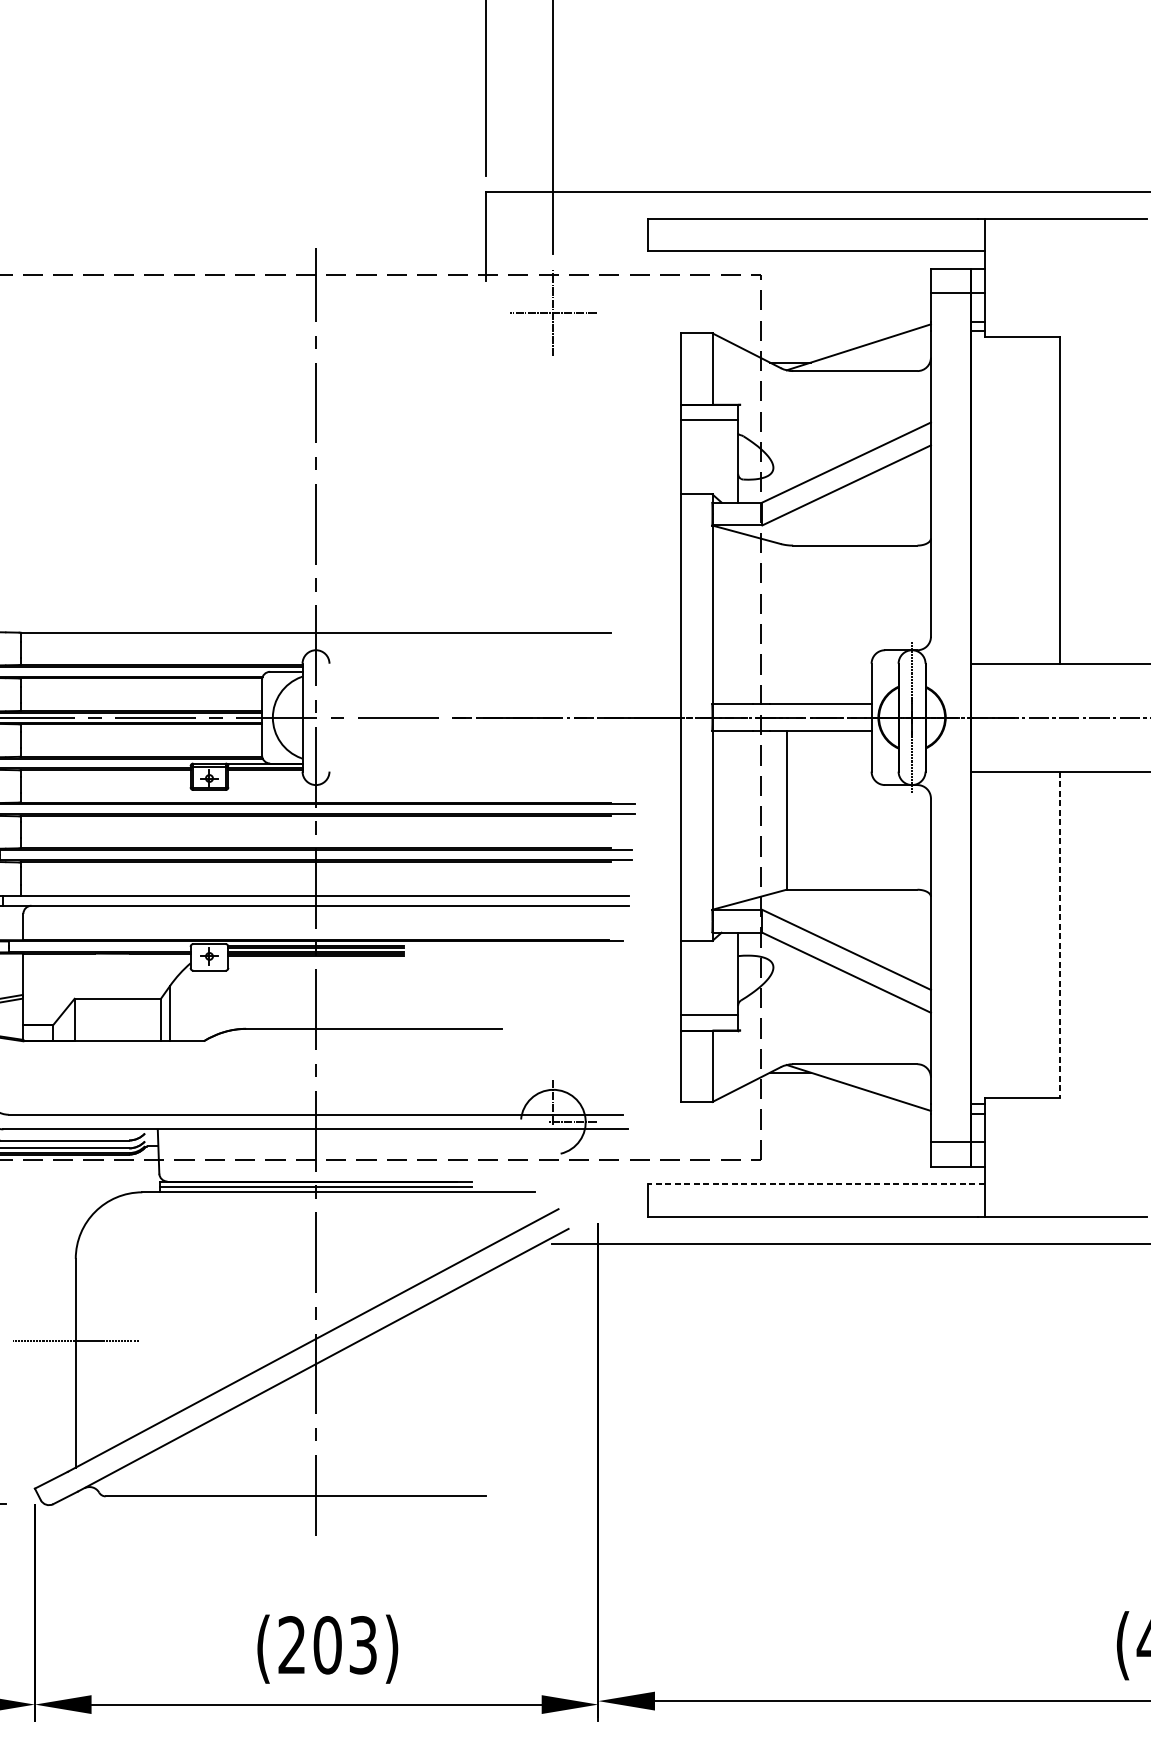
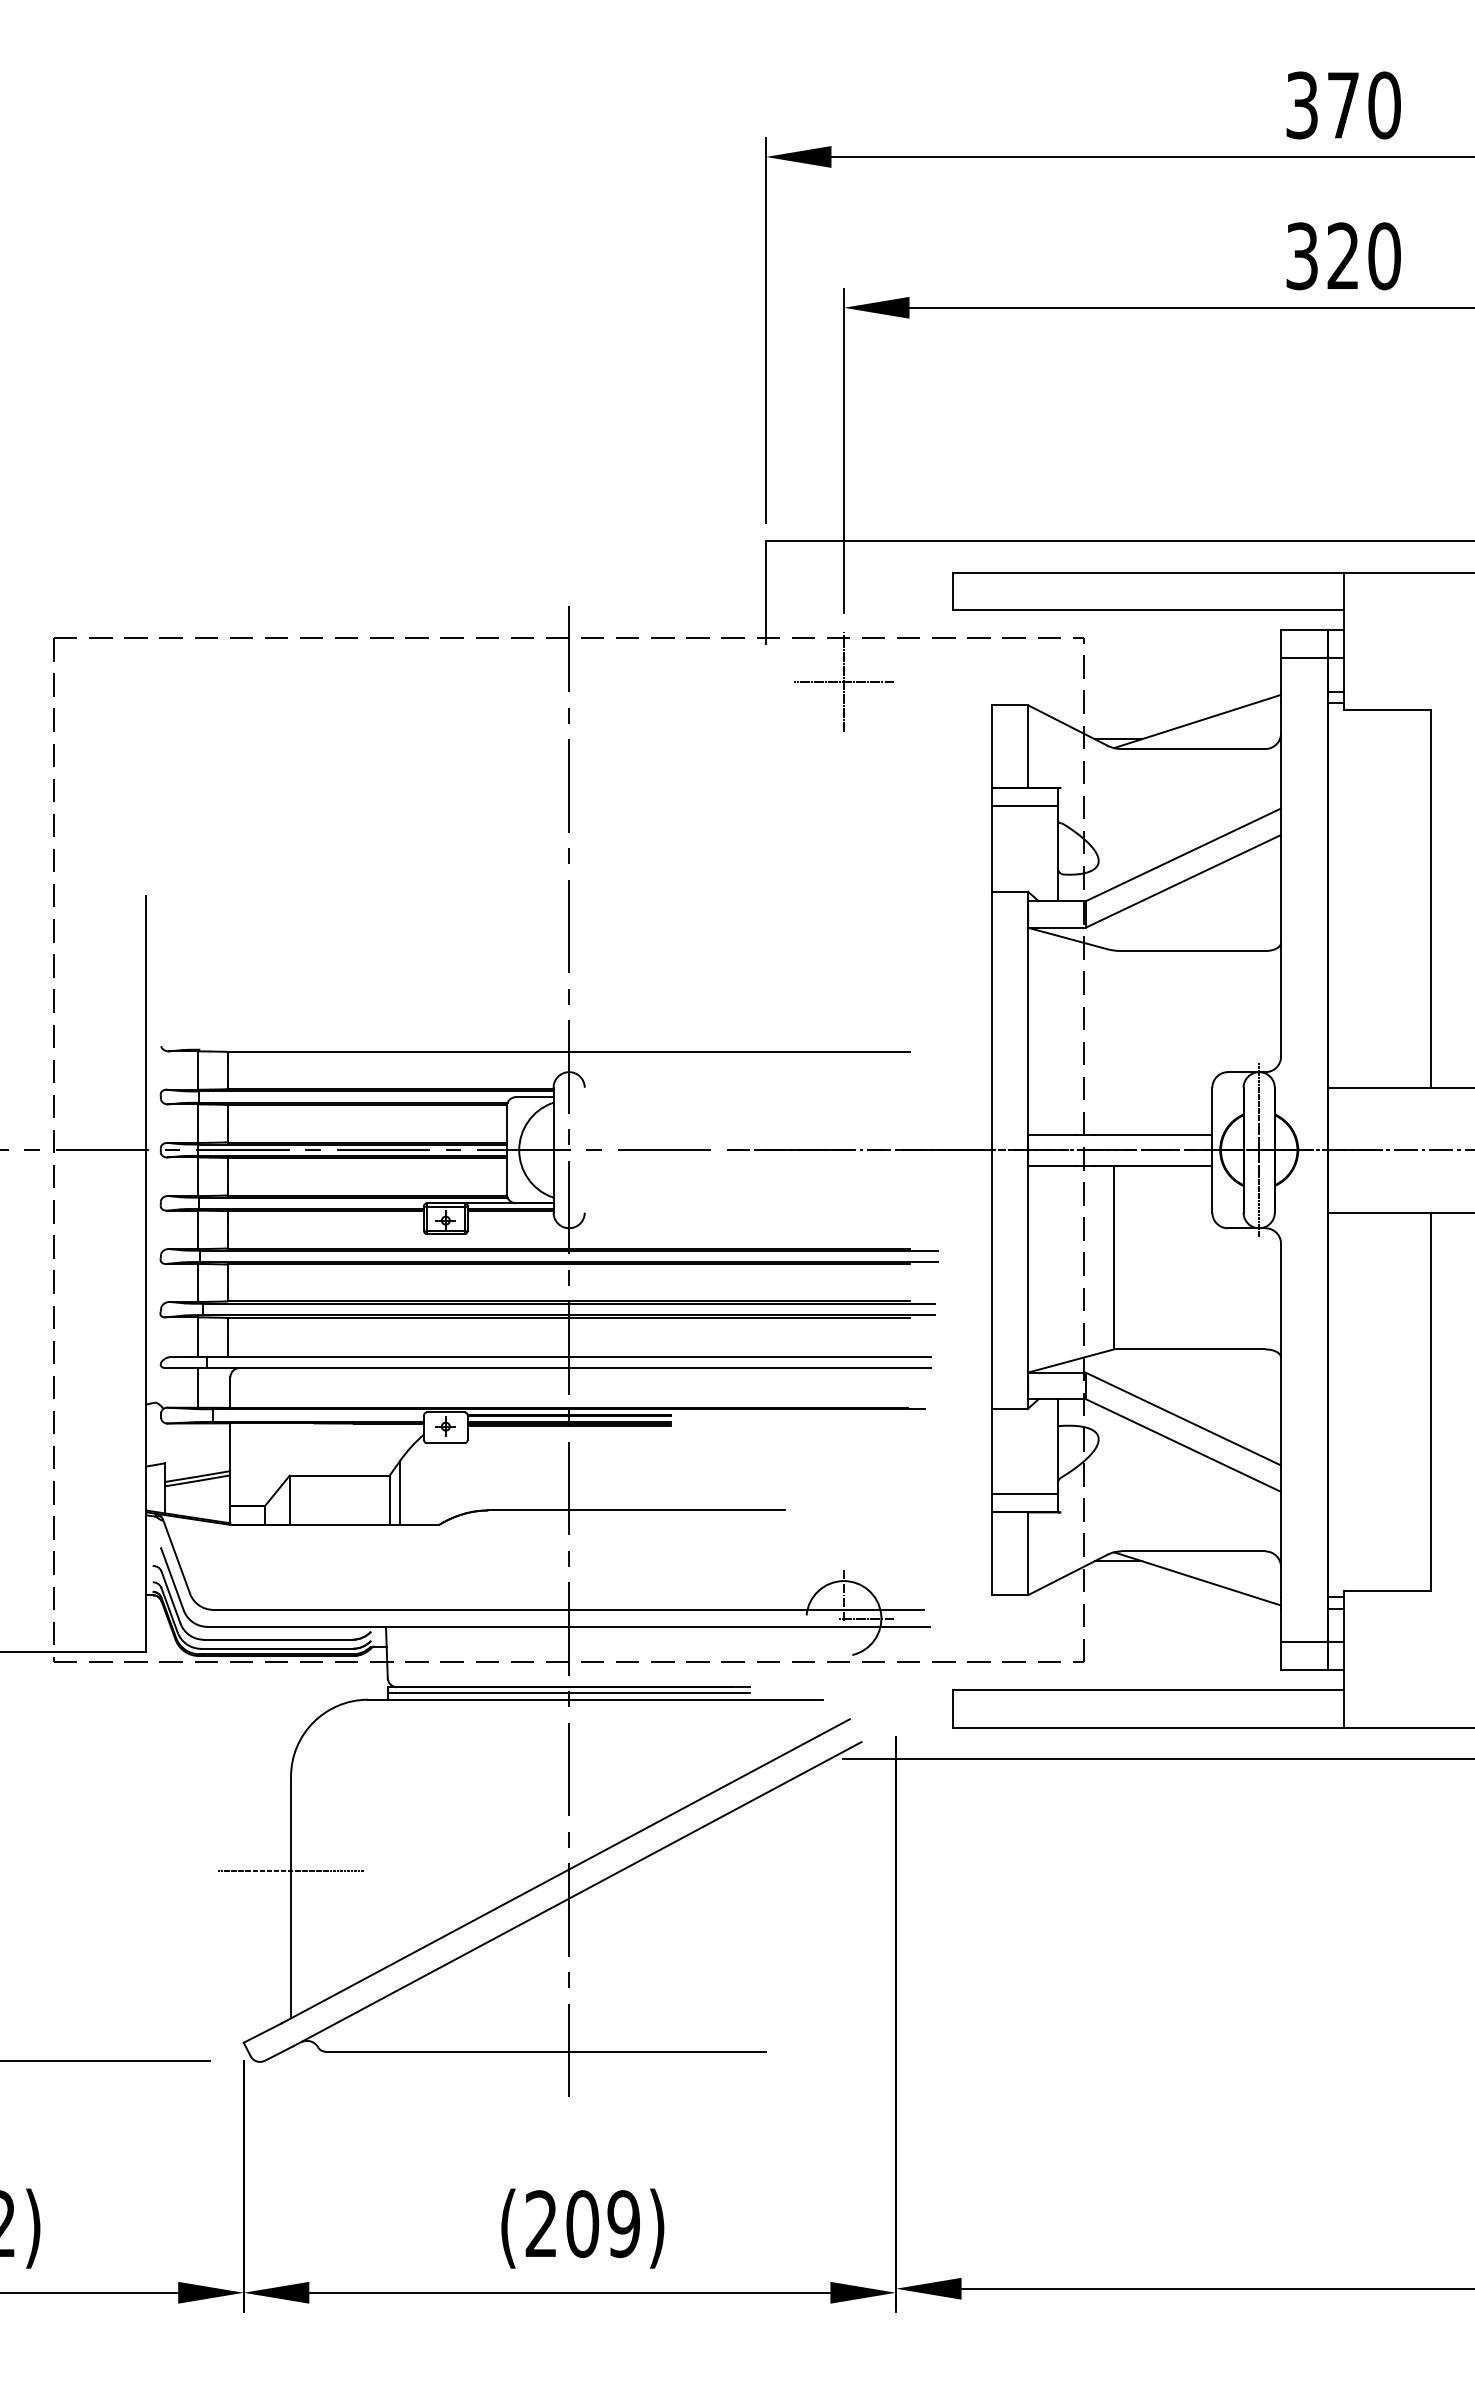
line: (1060, 935) -> (1430, 1402), dashed -> solid
line: (815, 1184) -> (1147, 1690), dashed -> solid
text: (362, 1644) -> (623, 2223), (203) -> (209)

